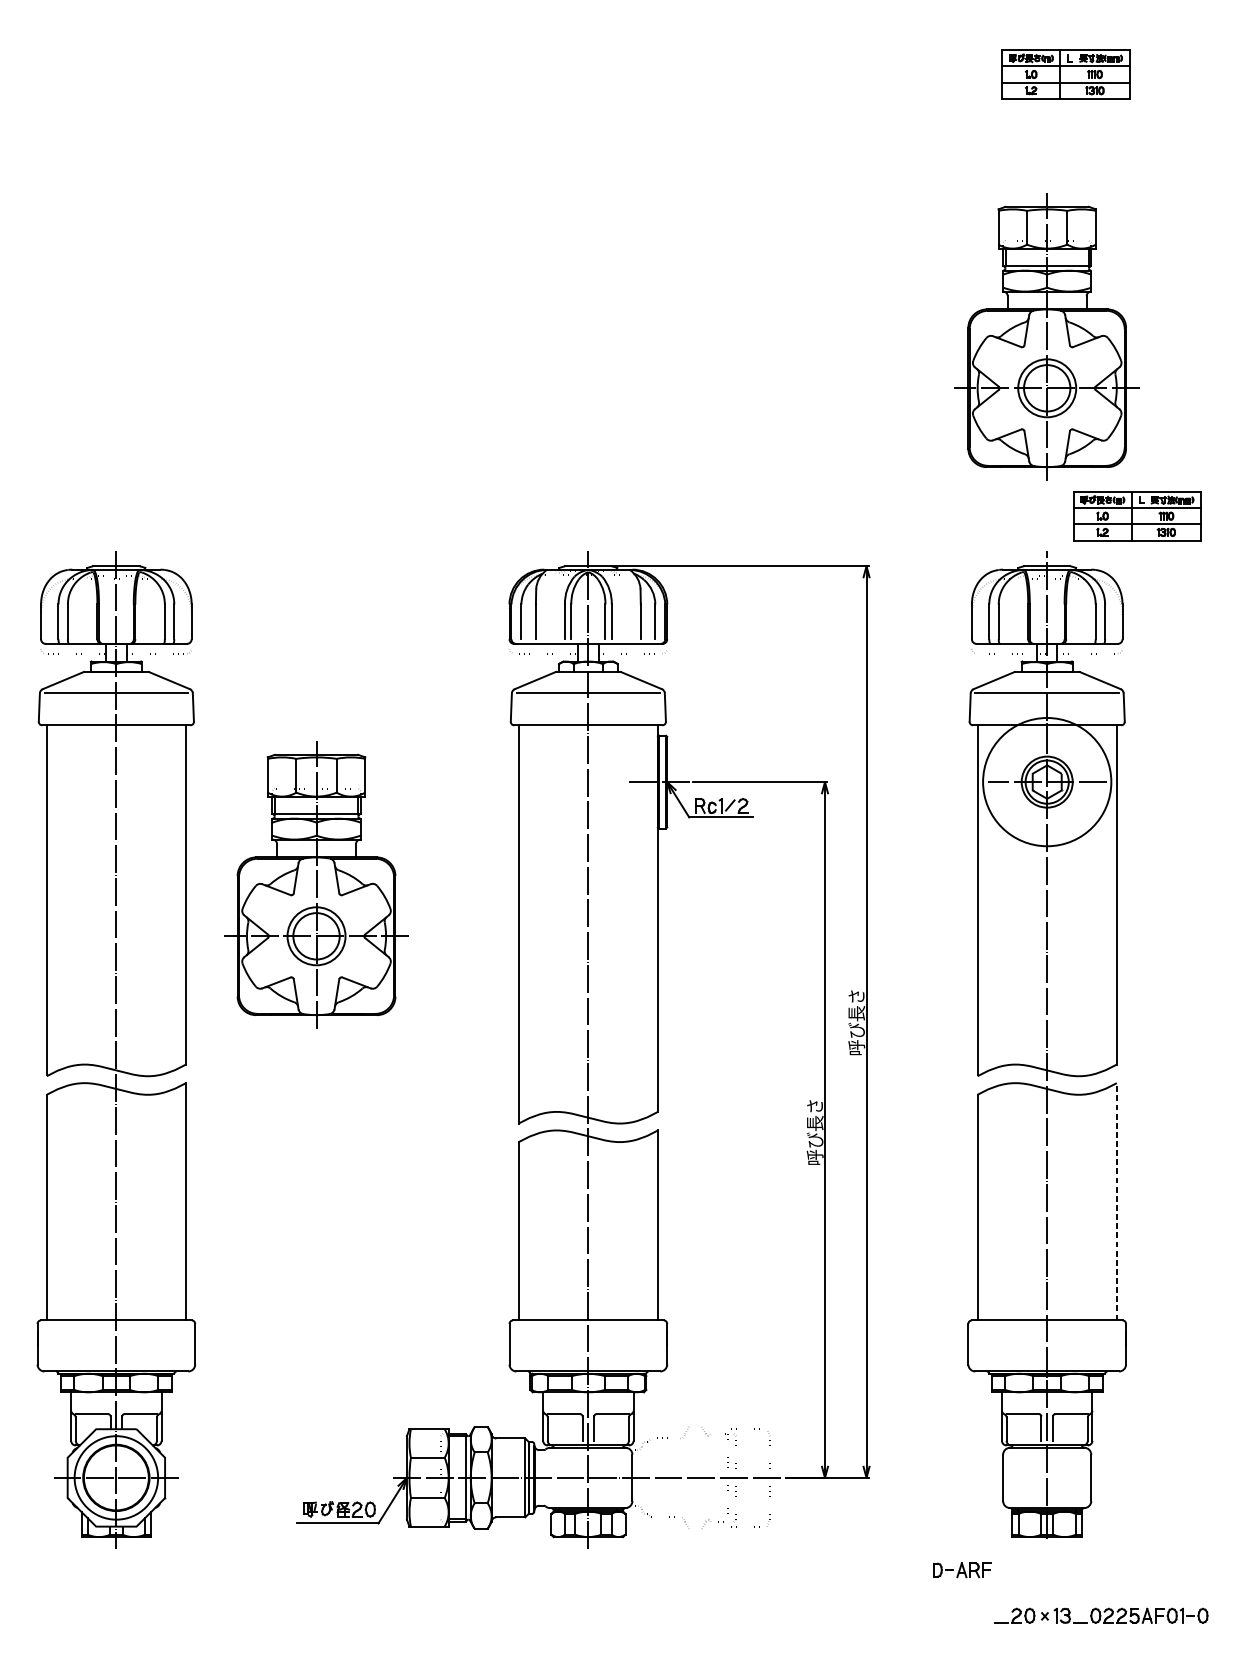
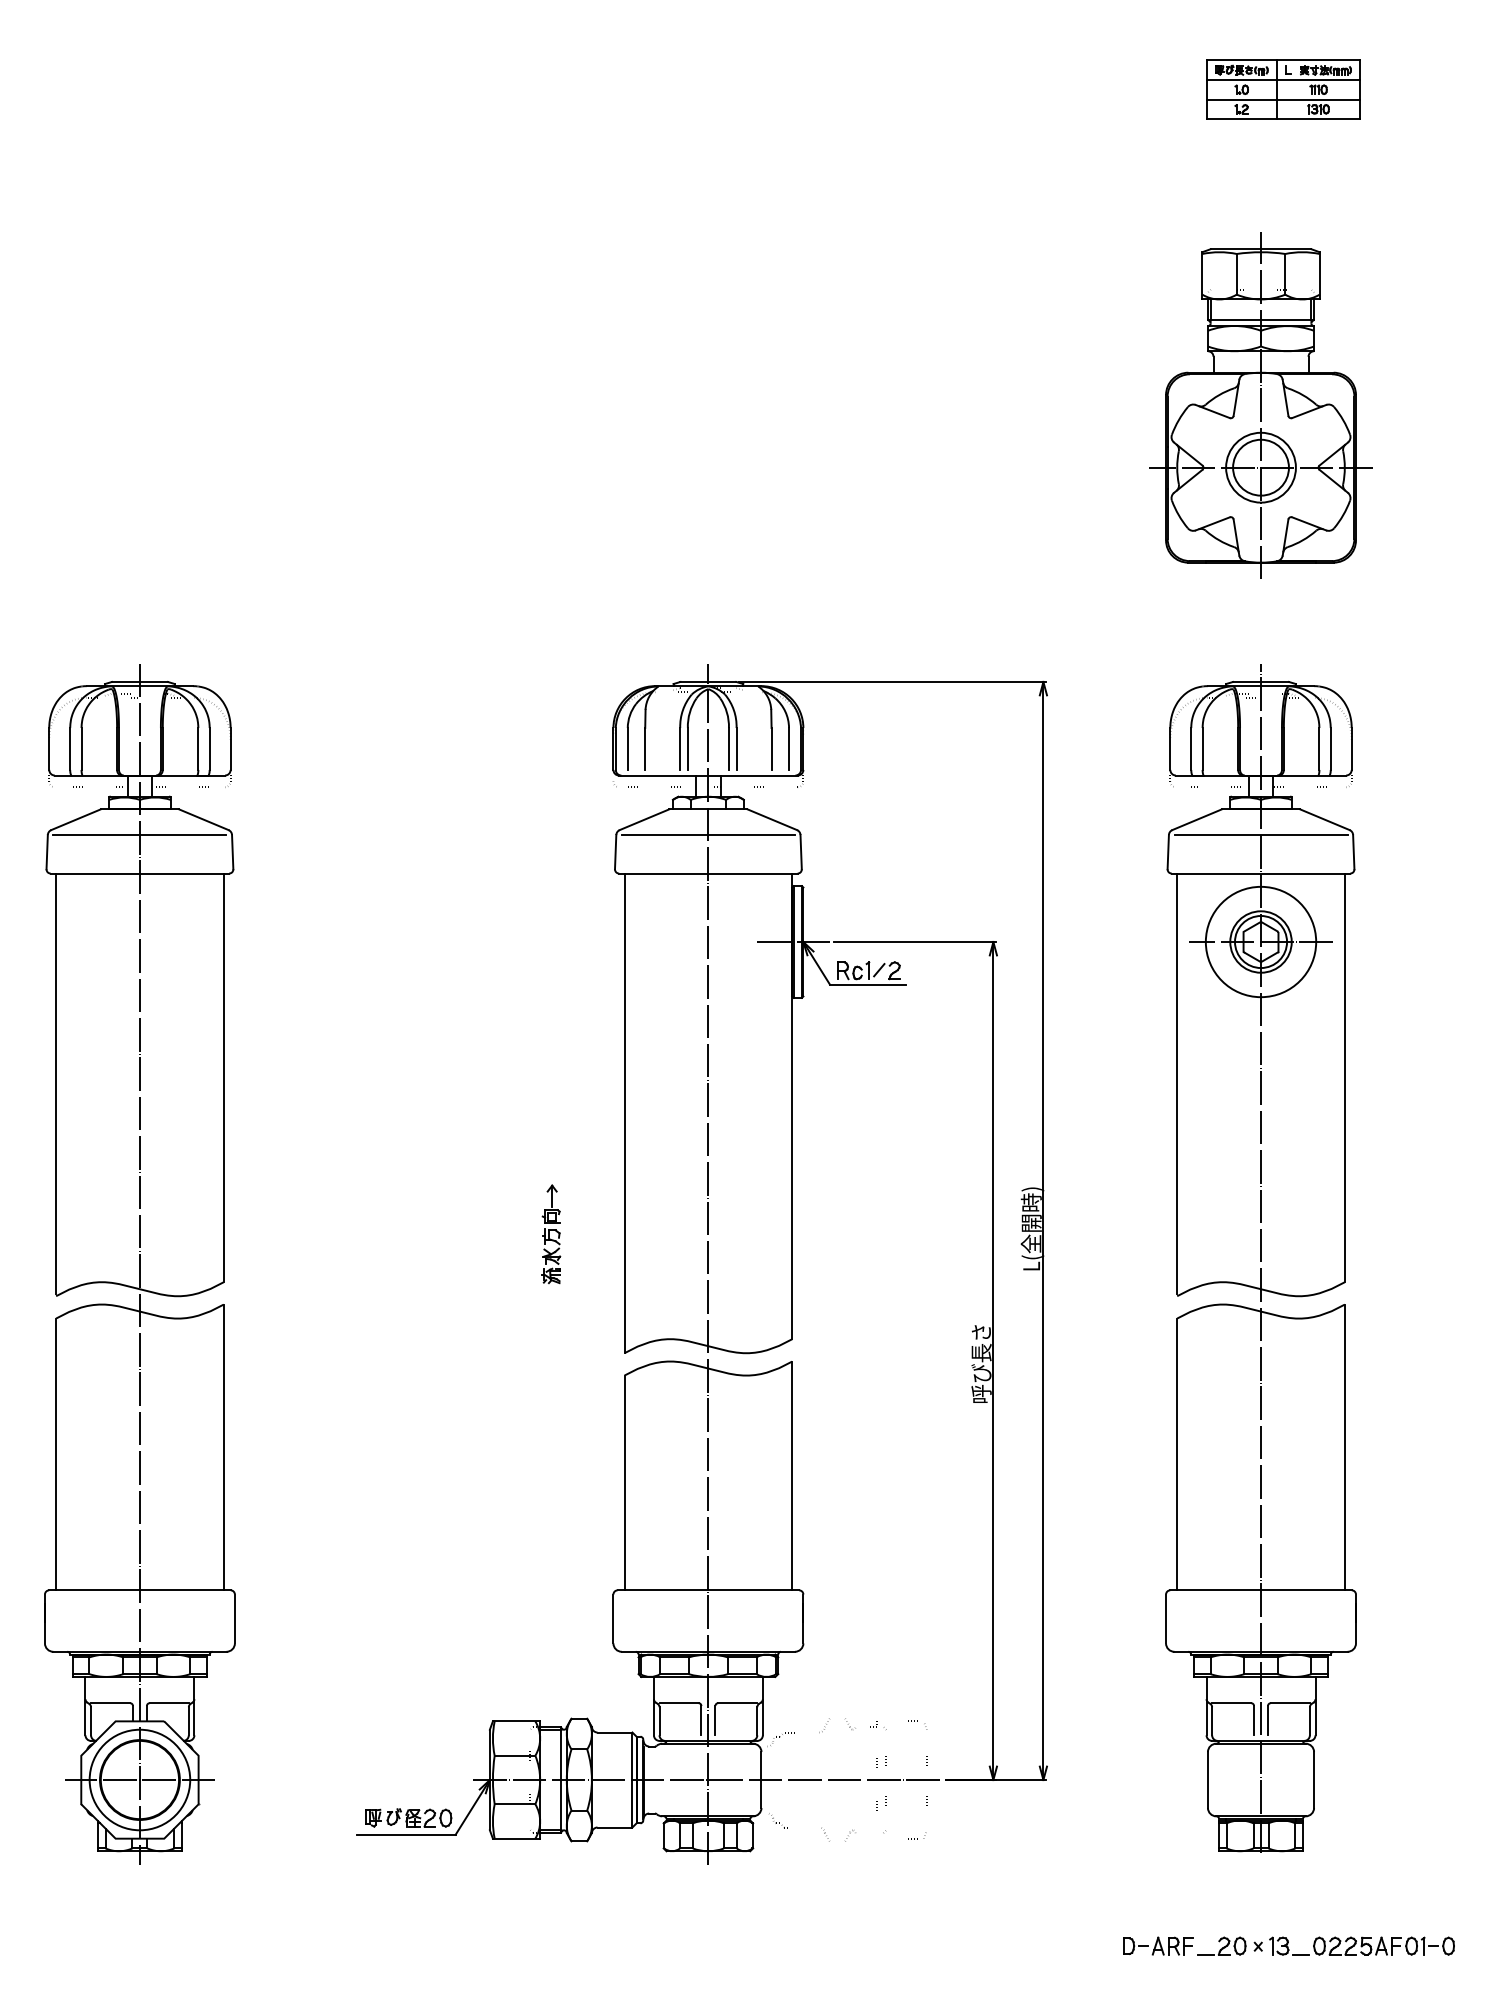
part: (1137, 516) -> (1369, 621), removed
circle: (1046, 781) -> (1260, 941), size x0.71
part: (316, 884) -> (380, 1065), removed
text: (857, 1019) -> (1032, 1228), 呼び長さ -> L(全開時)
part: (458, 1024) -> (551, 1234), added
line: (1116, 1201) -> (1344, 1447), dashed -> solid
part: (962, 1569) -> (1158, 1945), moved

